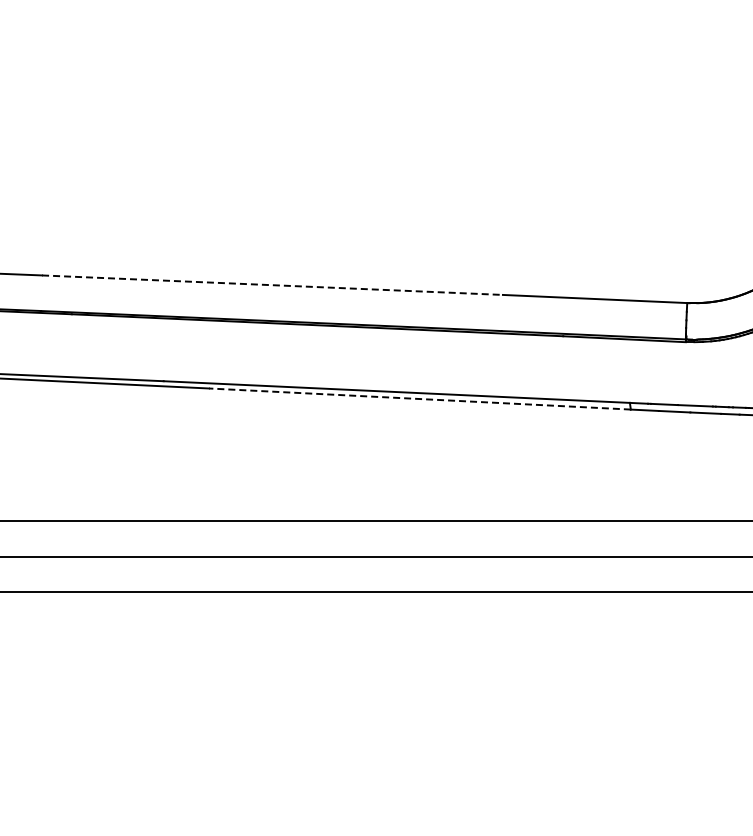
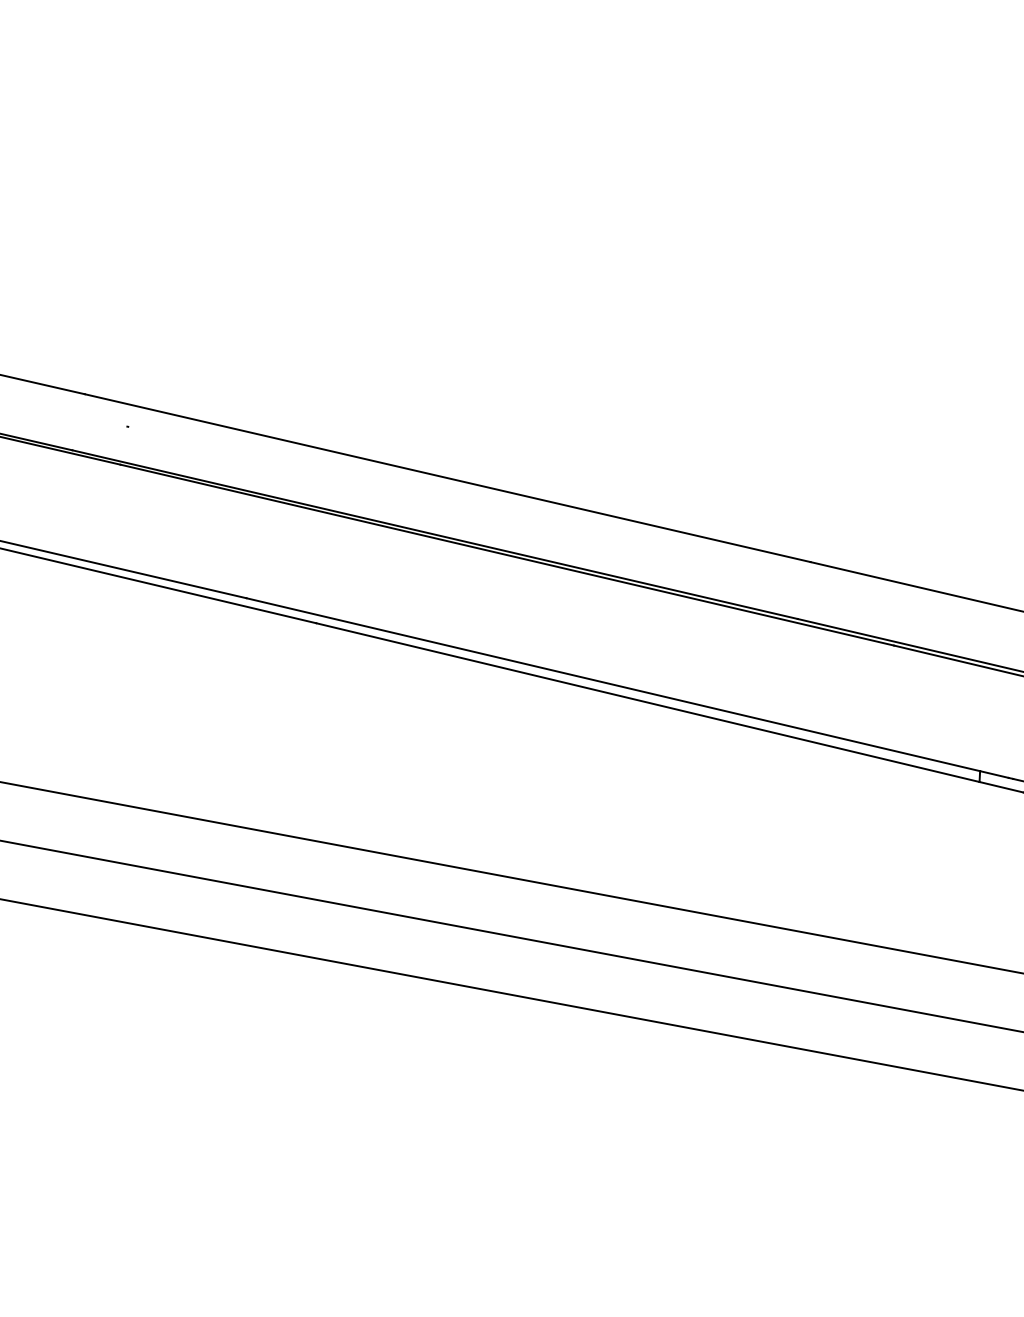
line: (272, 285) -> (447, 478), dashed -> solid
line: (419, 399) -> (647, 703), dashed -> solid

